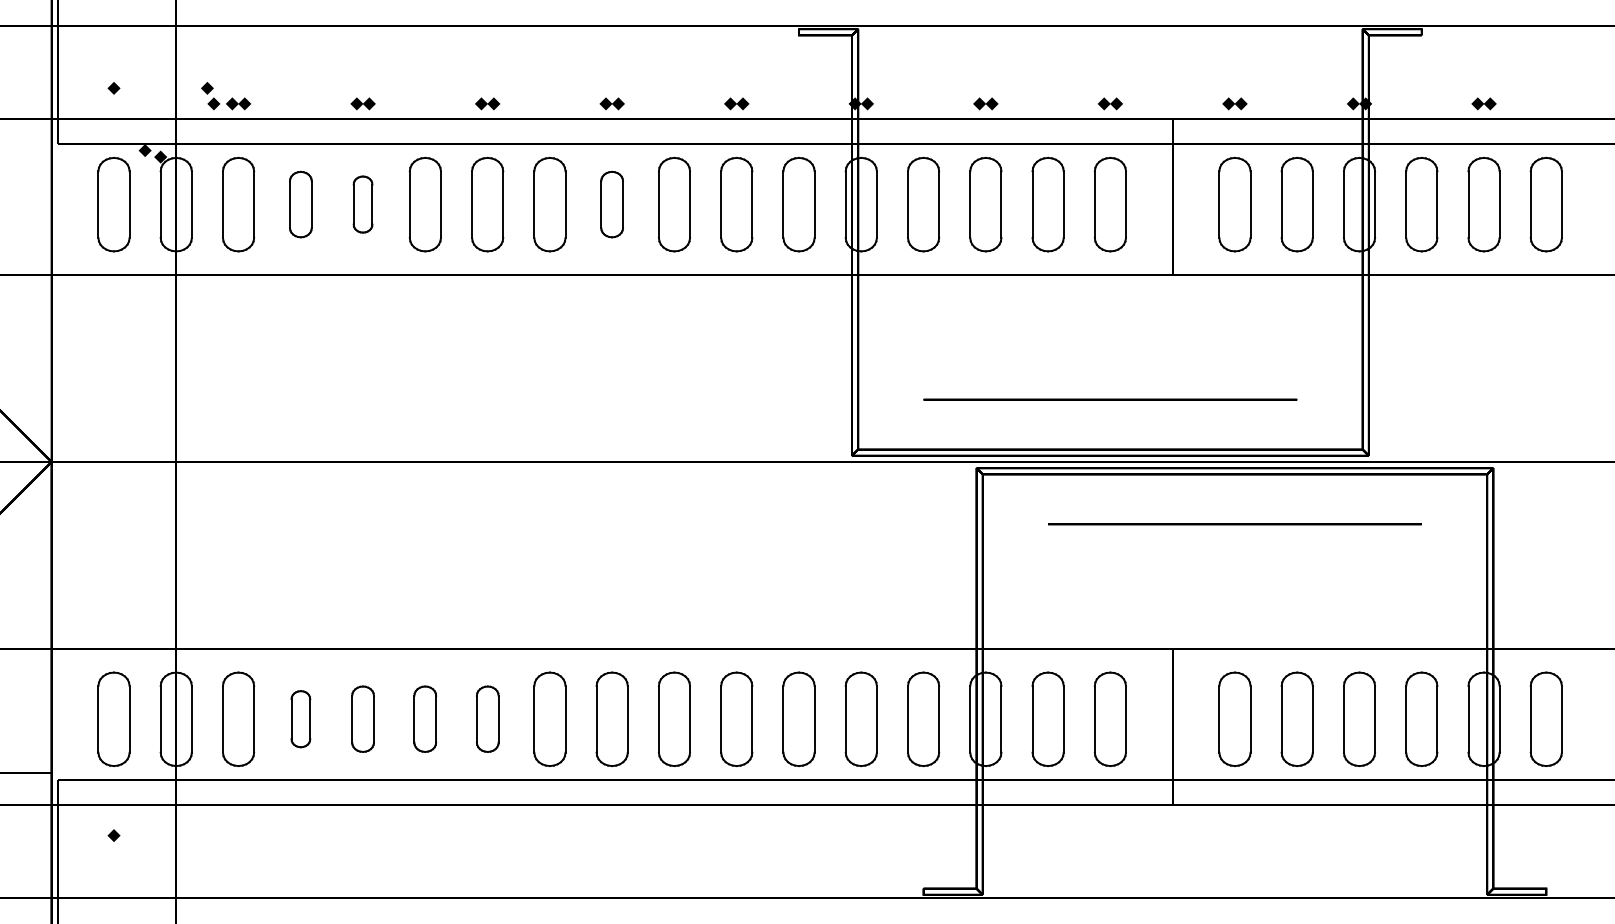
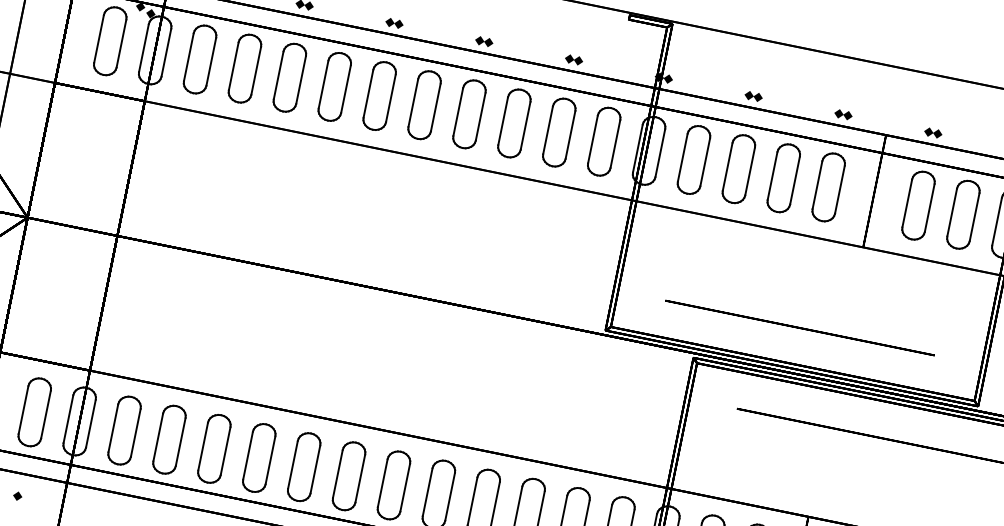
part: (300, 204) -> (244, 68), size x1.43
part: (362, 204) -> (289, 77), size x1.67
part: (611, 204) -> (468, 114), size x1.43
part: (300, 718) -> (169, 439), size x1.67
part: (362, 718) -> (214, 448), size x1.43
part: (424, 718) -> (258, 457), size x1.43
part: (487, 718) -> (304, 466), size x1.43

